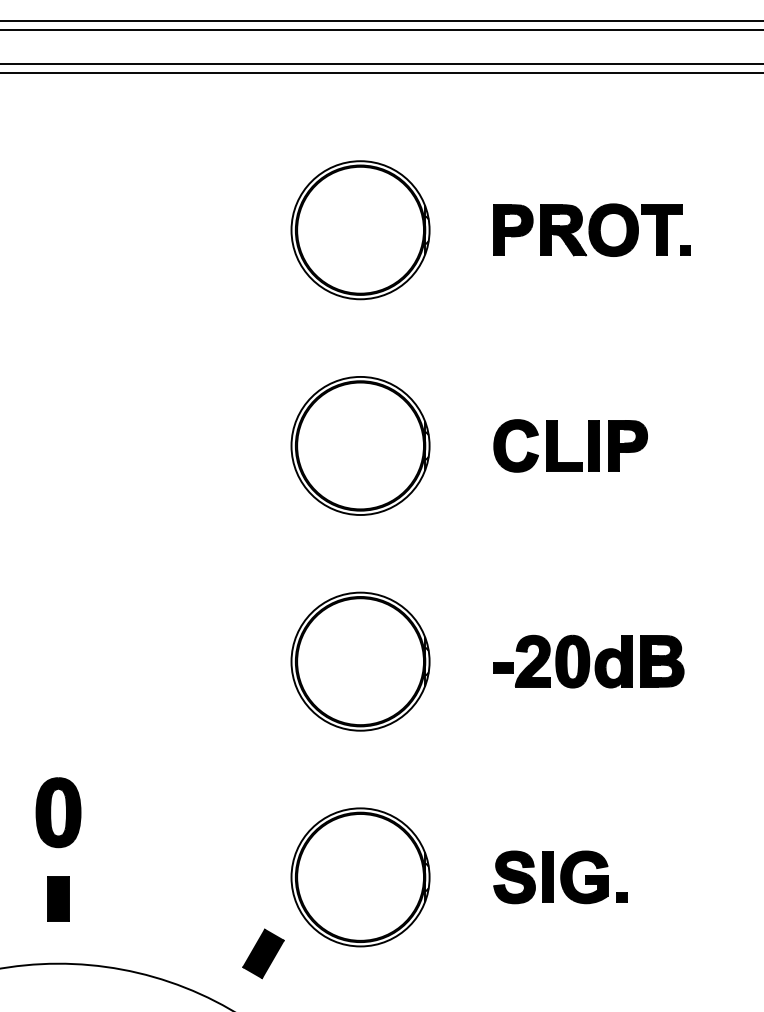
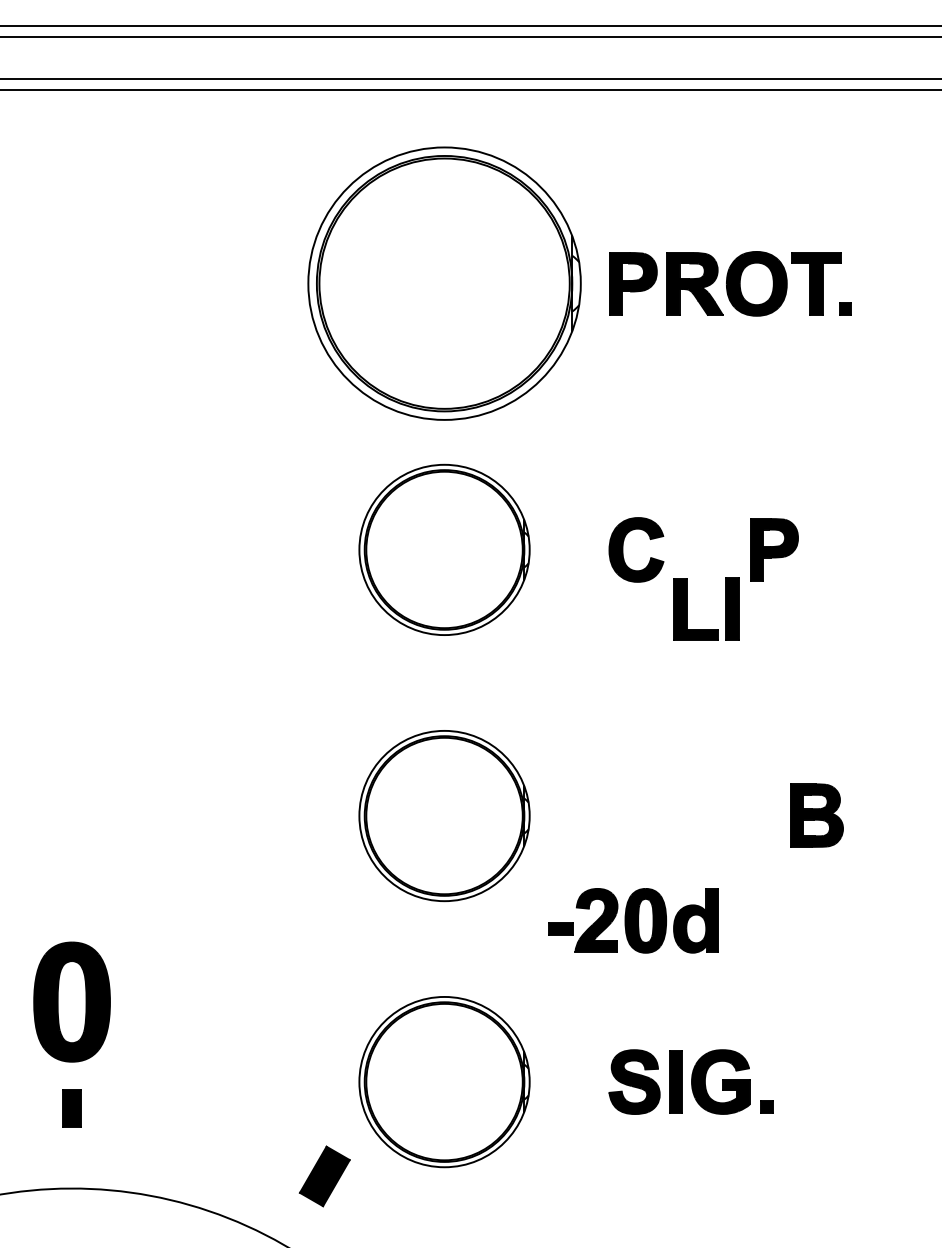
part: (360, 230) -> (444, 284), size x1.6
part: (557, 445) -> (687, 608), moved
part: (562, 661) -> (633, 920), moved
part: (58, 812) -> (71, 1002), size x1.4
part: (58, 898) -> (71, 1108), size x0.7

